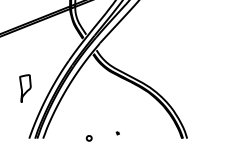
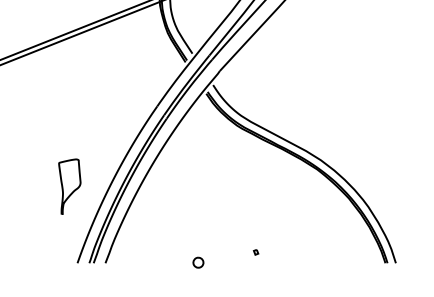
curve: (27, 89) -> (73, 188), moved

